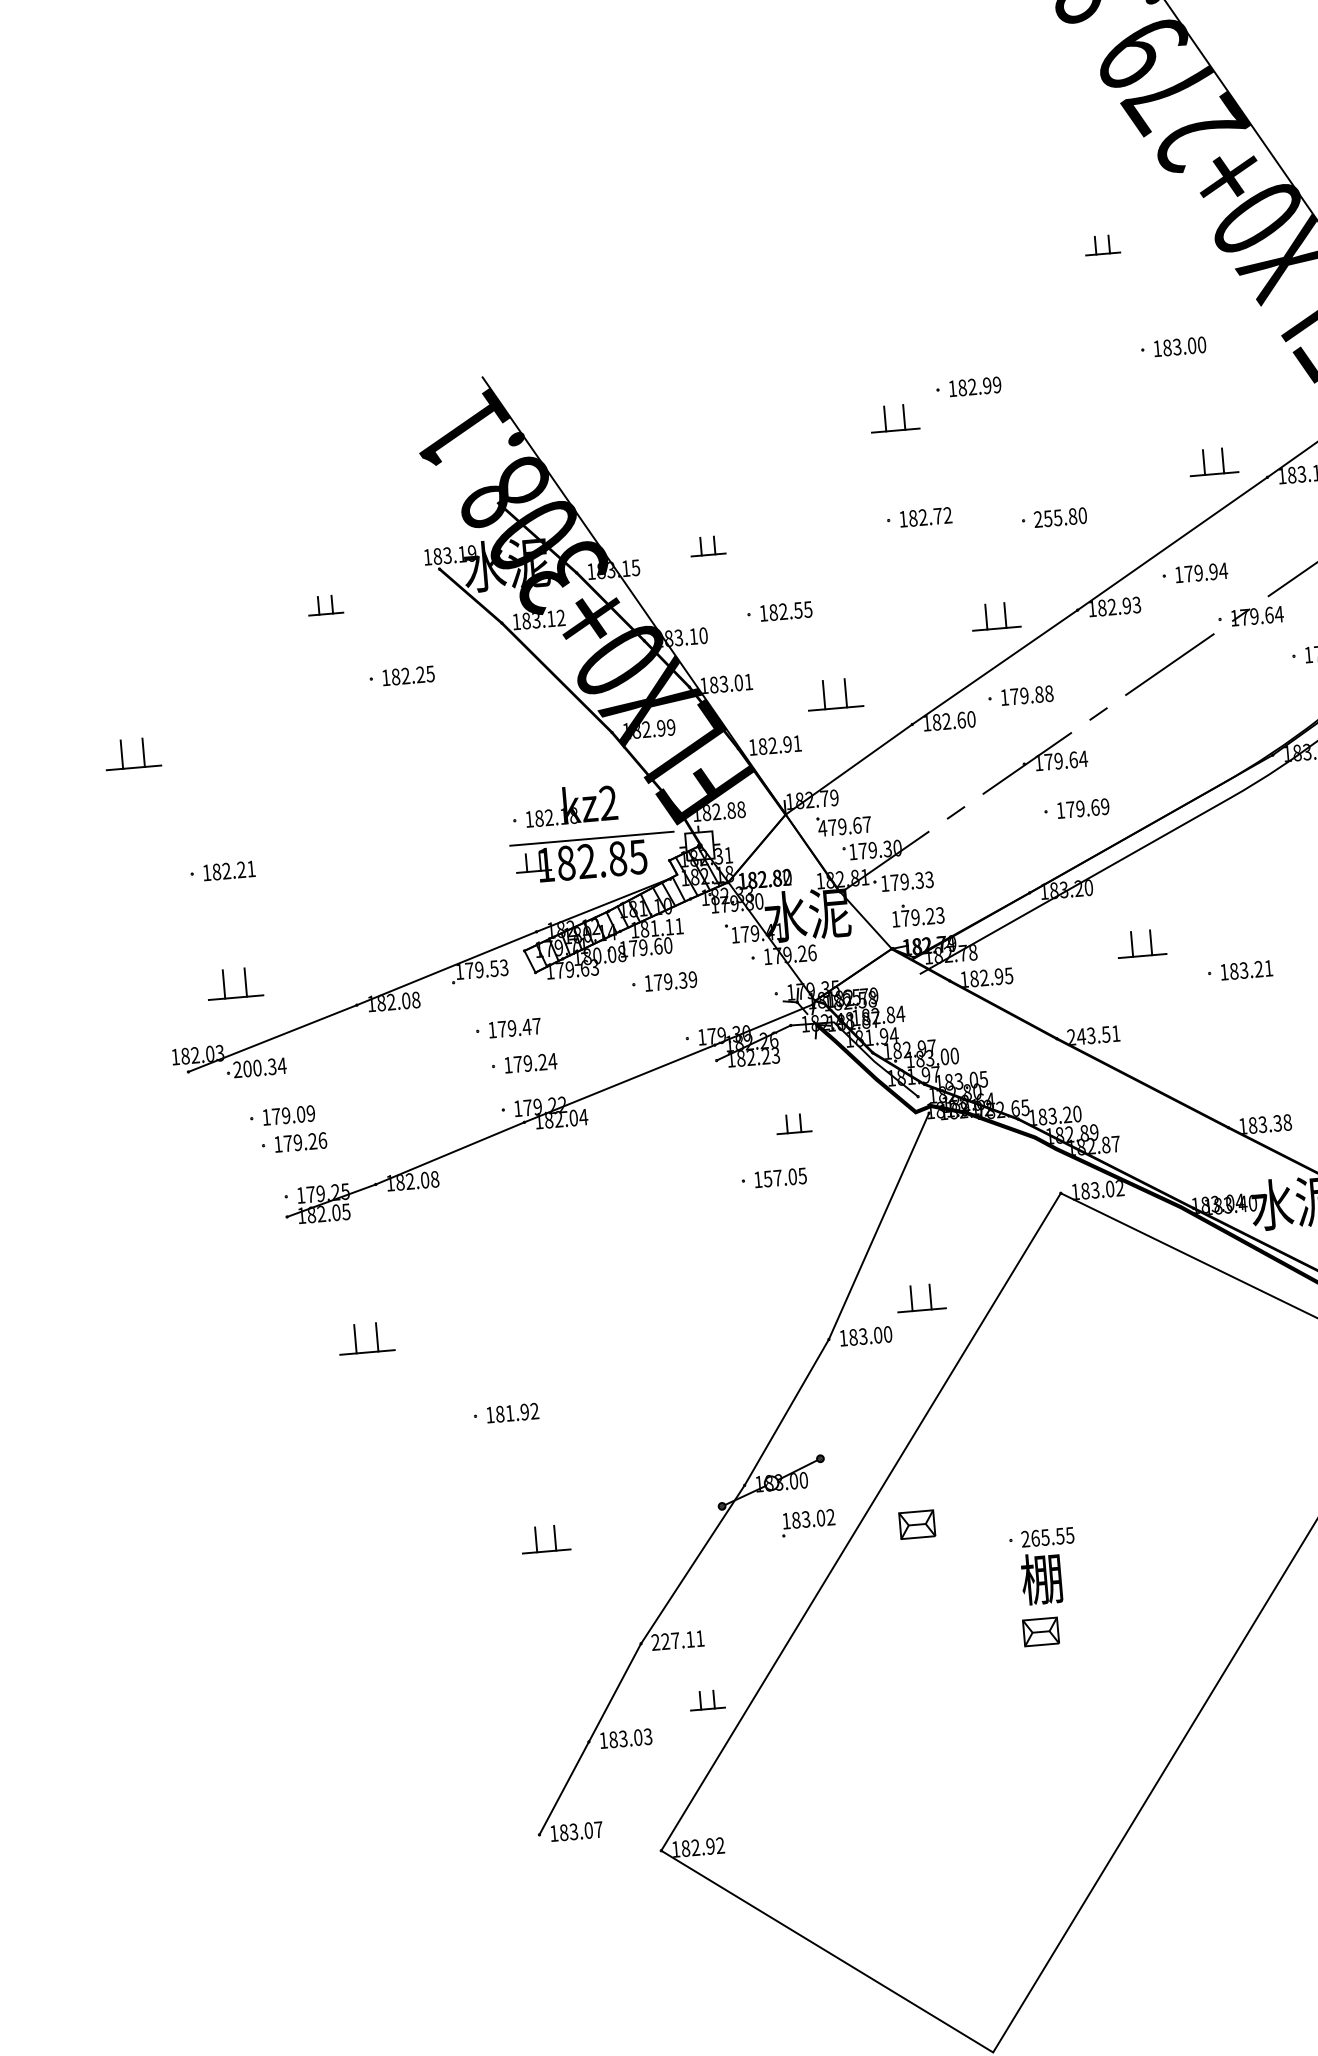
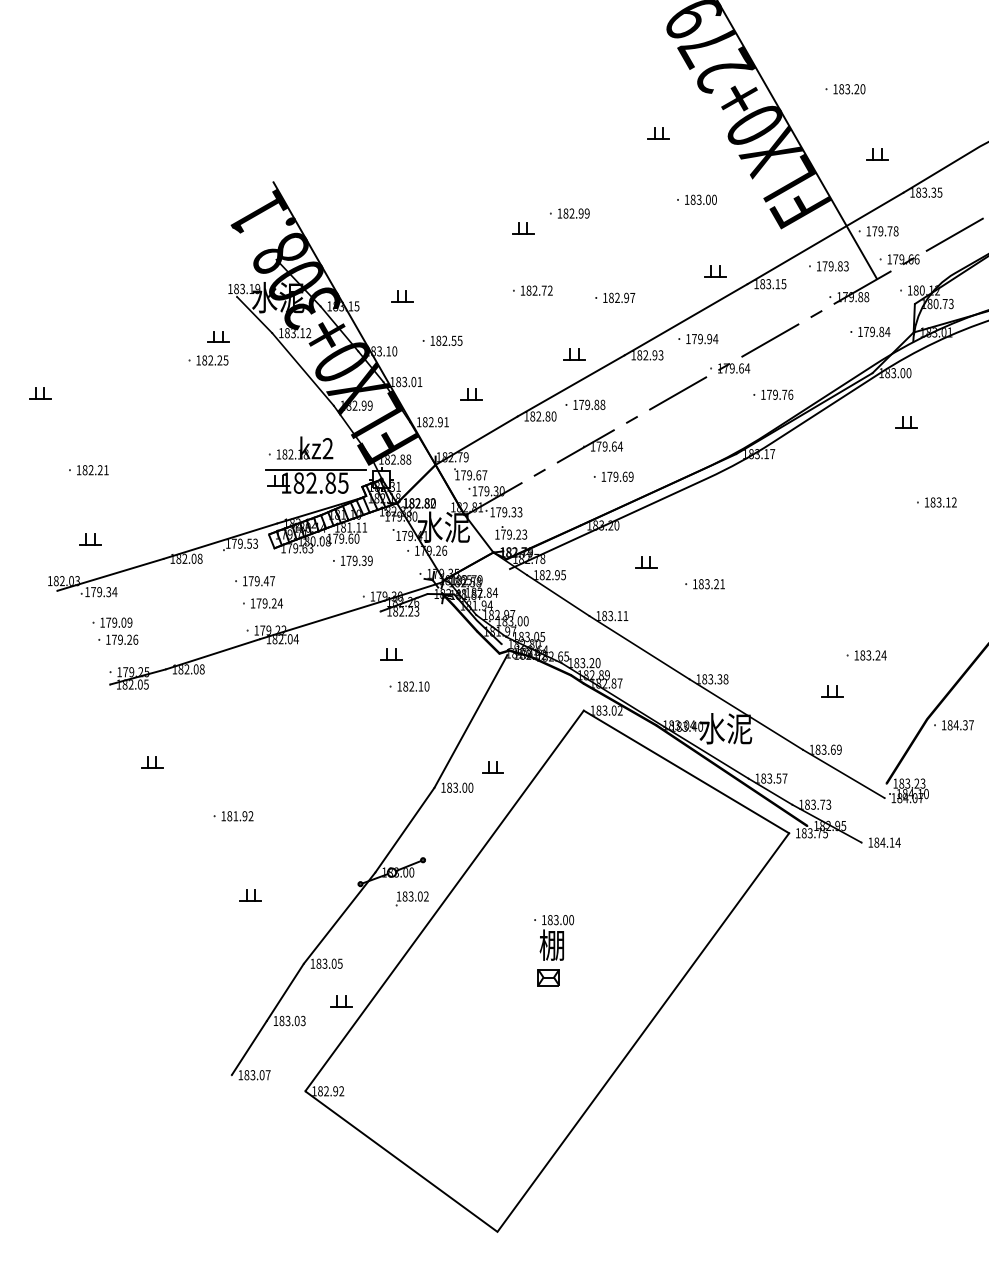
part: (895, 418) -> (523, 228), size x0.71
part: (1213, 461) -> (715, 271), size x0.71
text: (1059, 516) -> (618, 297), 255.80 -> 182.97
part: (325, 604) -> (218, 336), moved
part: (996, 615) -> (574, 354), size x0.71
part: (834, 695) -> (471, 394), size x0.62
text: (960, 720) -> (547, 416), 182.60 -> 182.80
part: (133, 753) -> (40, 393), size x0.62
text: (822, 828) -> (457, 475), 479.67 -> 179.67
part: (1142, 943) -> (646, 562), size x0.71
part: (235, 983) -> (90, 539), size x0.62
text: (1089, 1035) -> (609, 615), 243.51 -> 183.11
text: (247, 1069) -> (93, 592), 200.34 -> 179.34
part: (794, 1124) -> (391, 654), moved
text: (785, 1177) -> (416, 686), 157.05 -> 182.10
part: (920, 1298) -> (492, 767), size x0.71
part: (367, 1337) -> (152, 762), size x0.62
part: (916, 1524) -> (478, 905), removed
text: (1047, 1538) -> (557, 920), 265.55 -> 183.00
part: (544, 1540) -> (250, 895), size x0.71
text: (677, 1640) -> (326, 963), 227.11 -> 183.05

